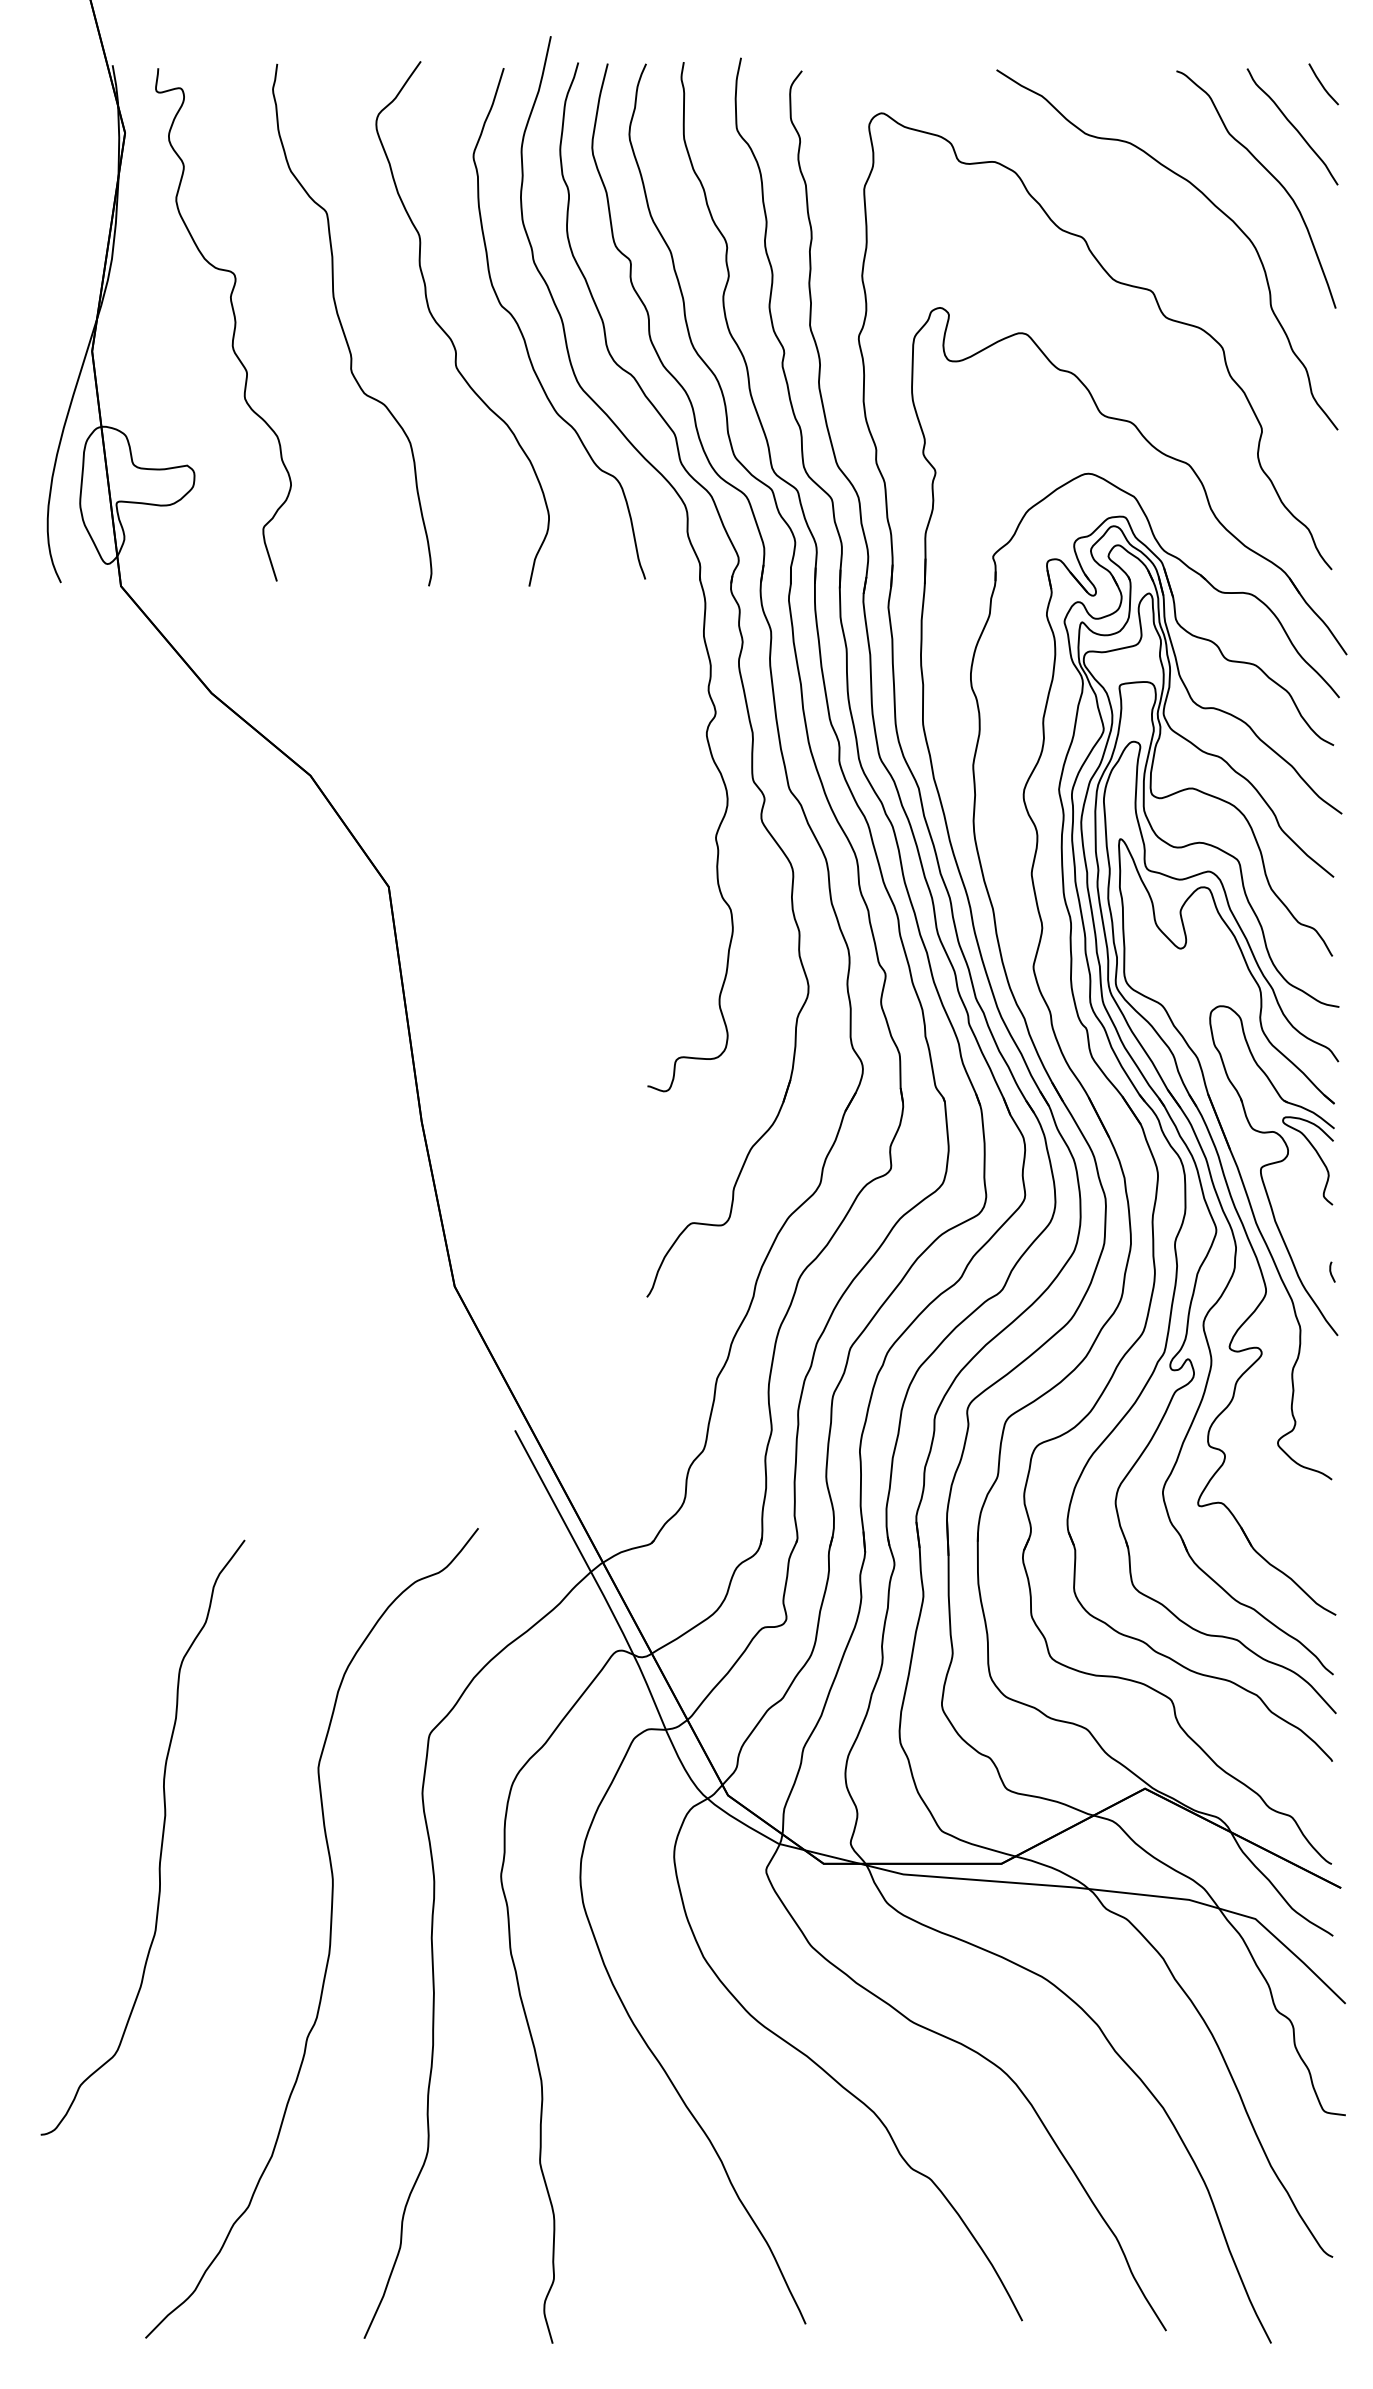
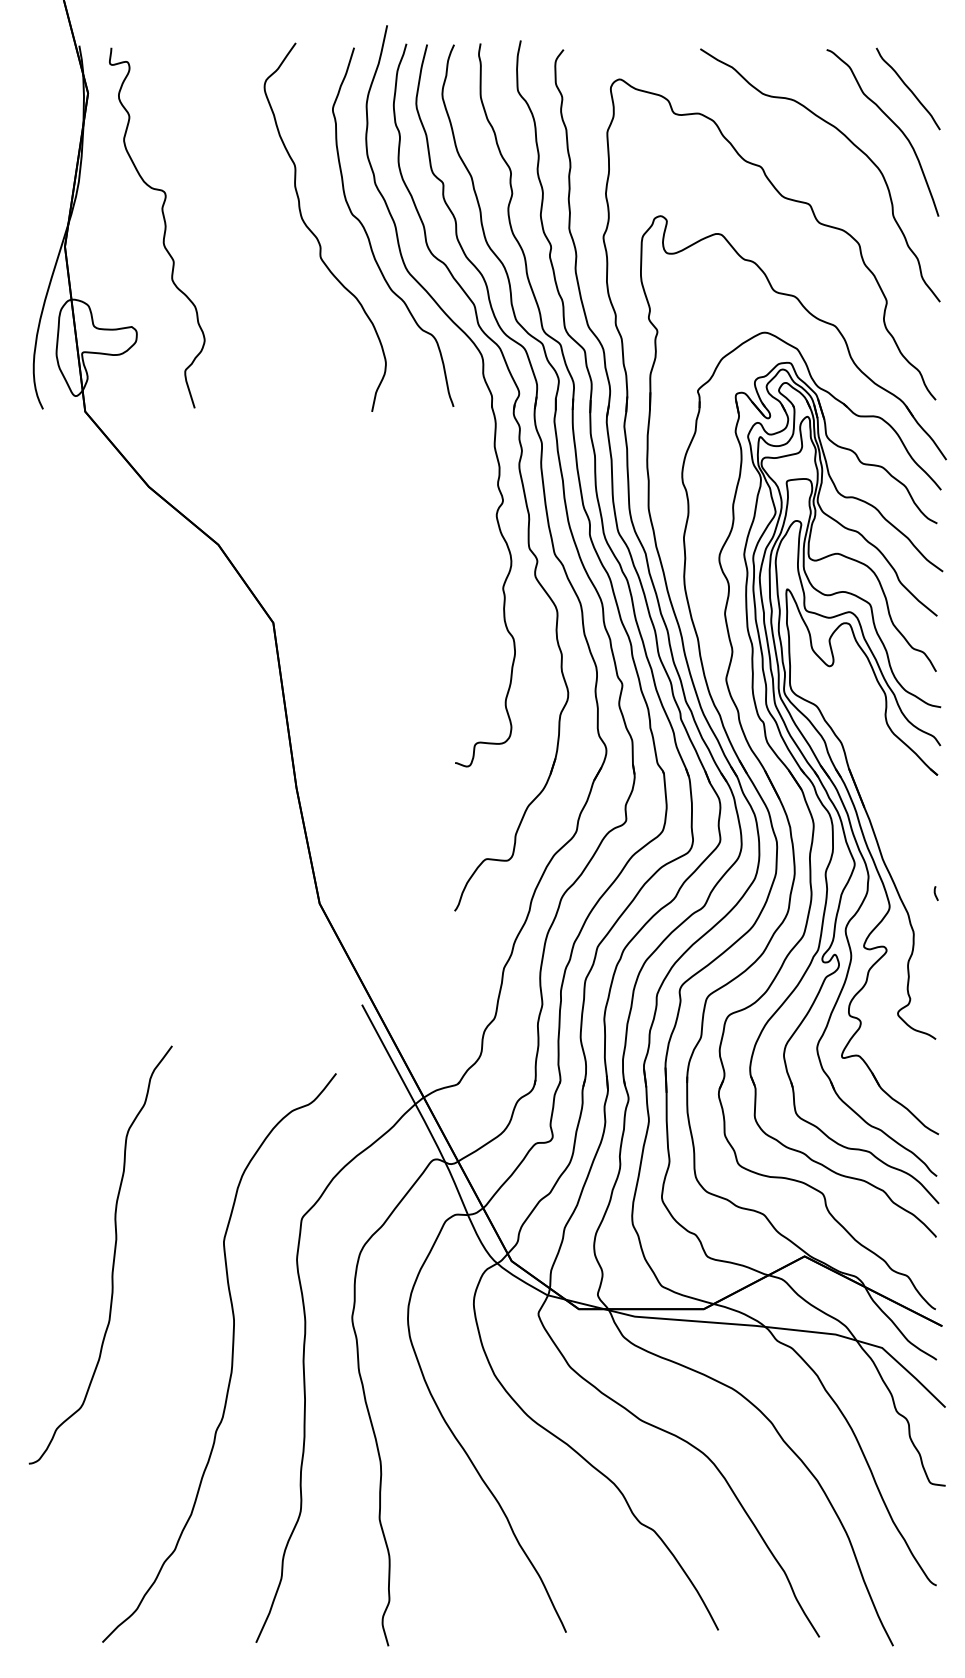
line: (1322, 84) -> (929, 59), removed
curve: (343, 328) -> (241, 230), removed
part: (1273, 1170) -> (894, 822), removed
curve: (161, 1837) -> (113, 1254), moved

